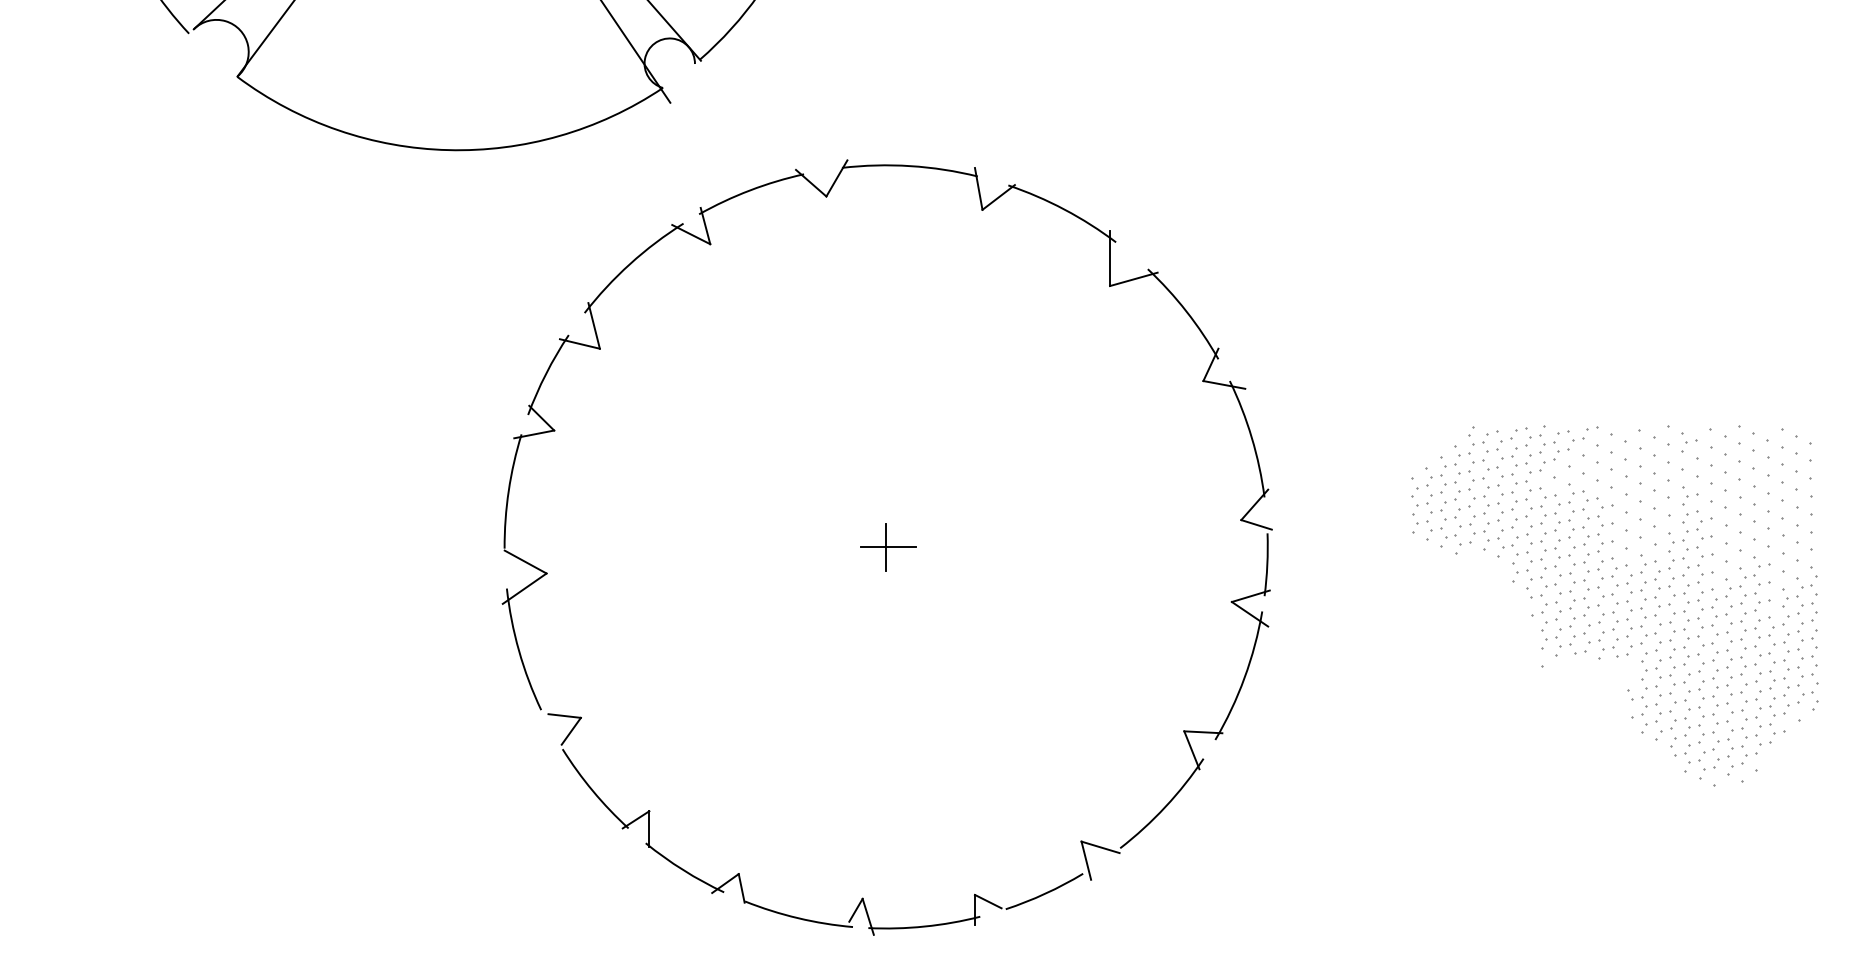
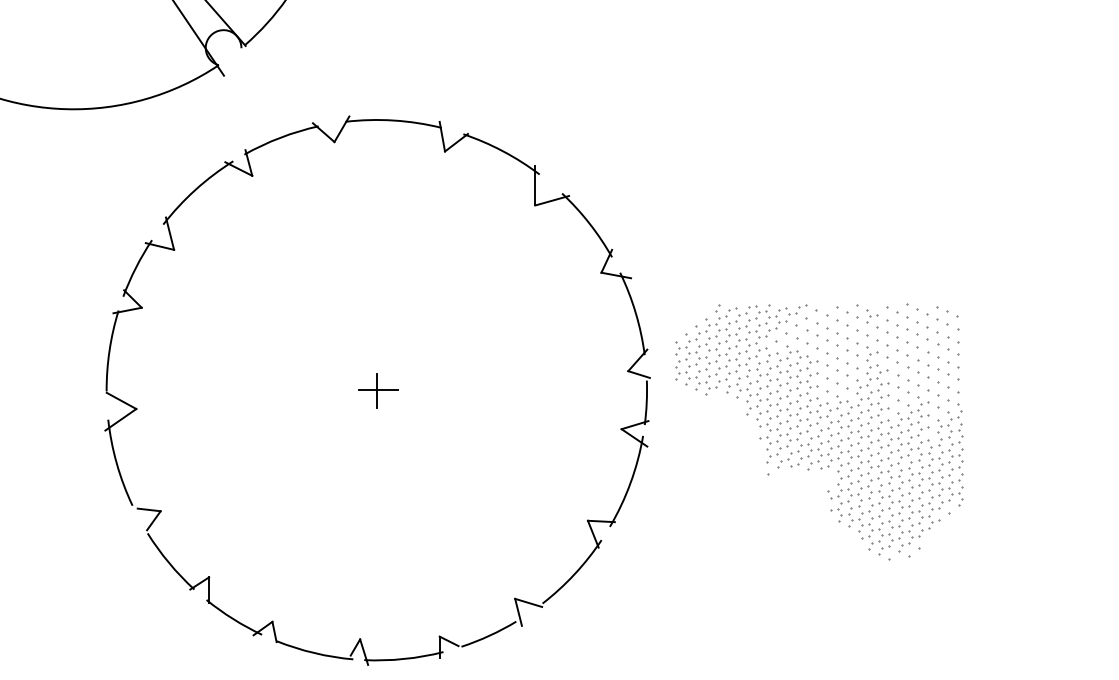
part: (1614, 605) -> (818, 431), moved

